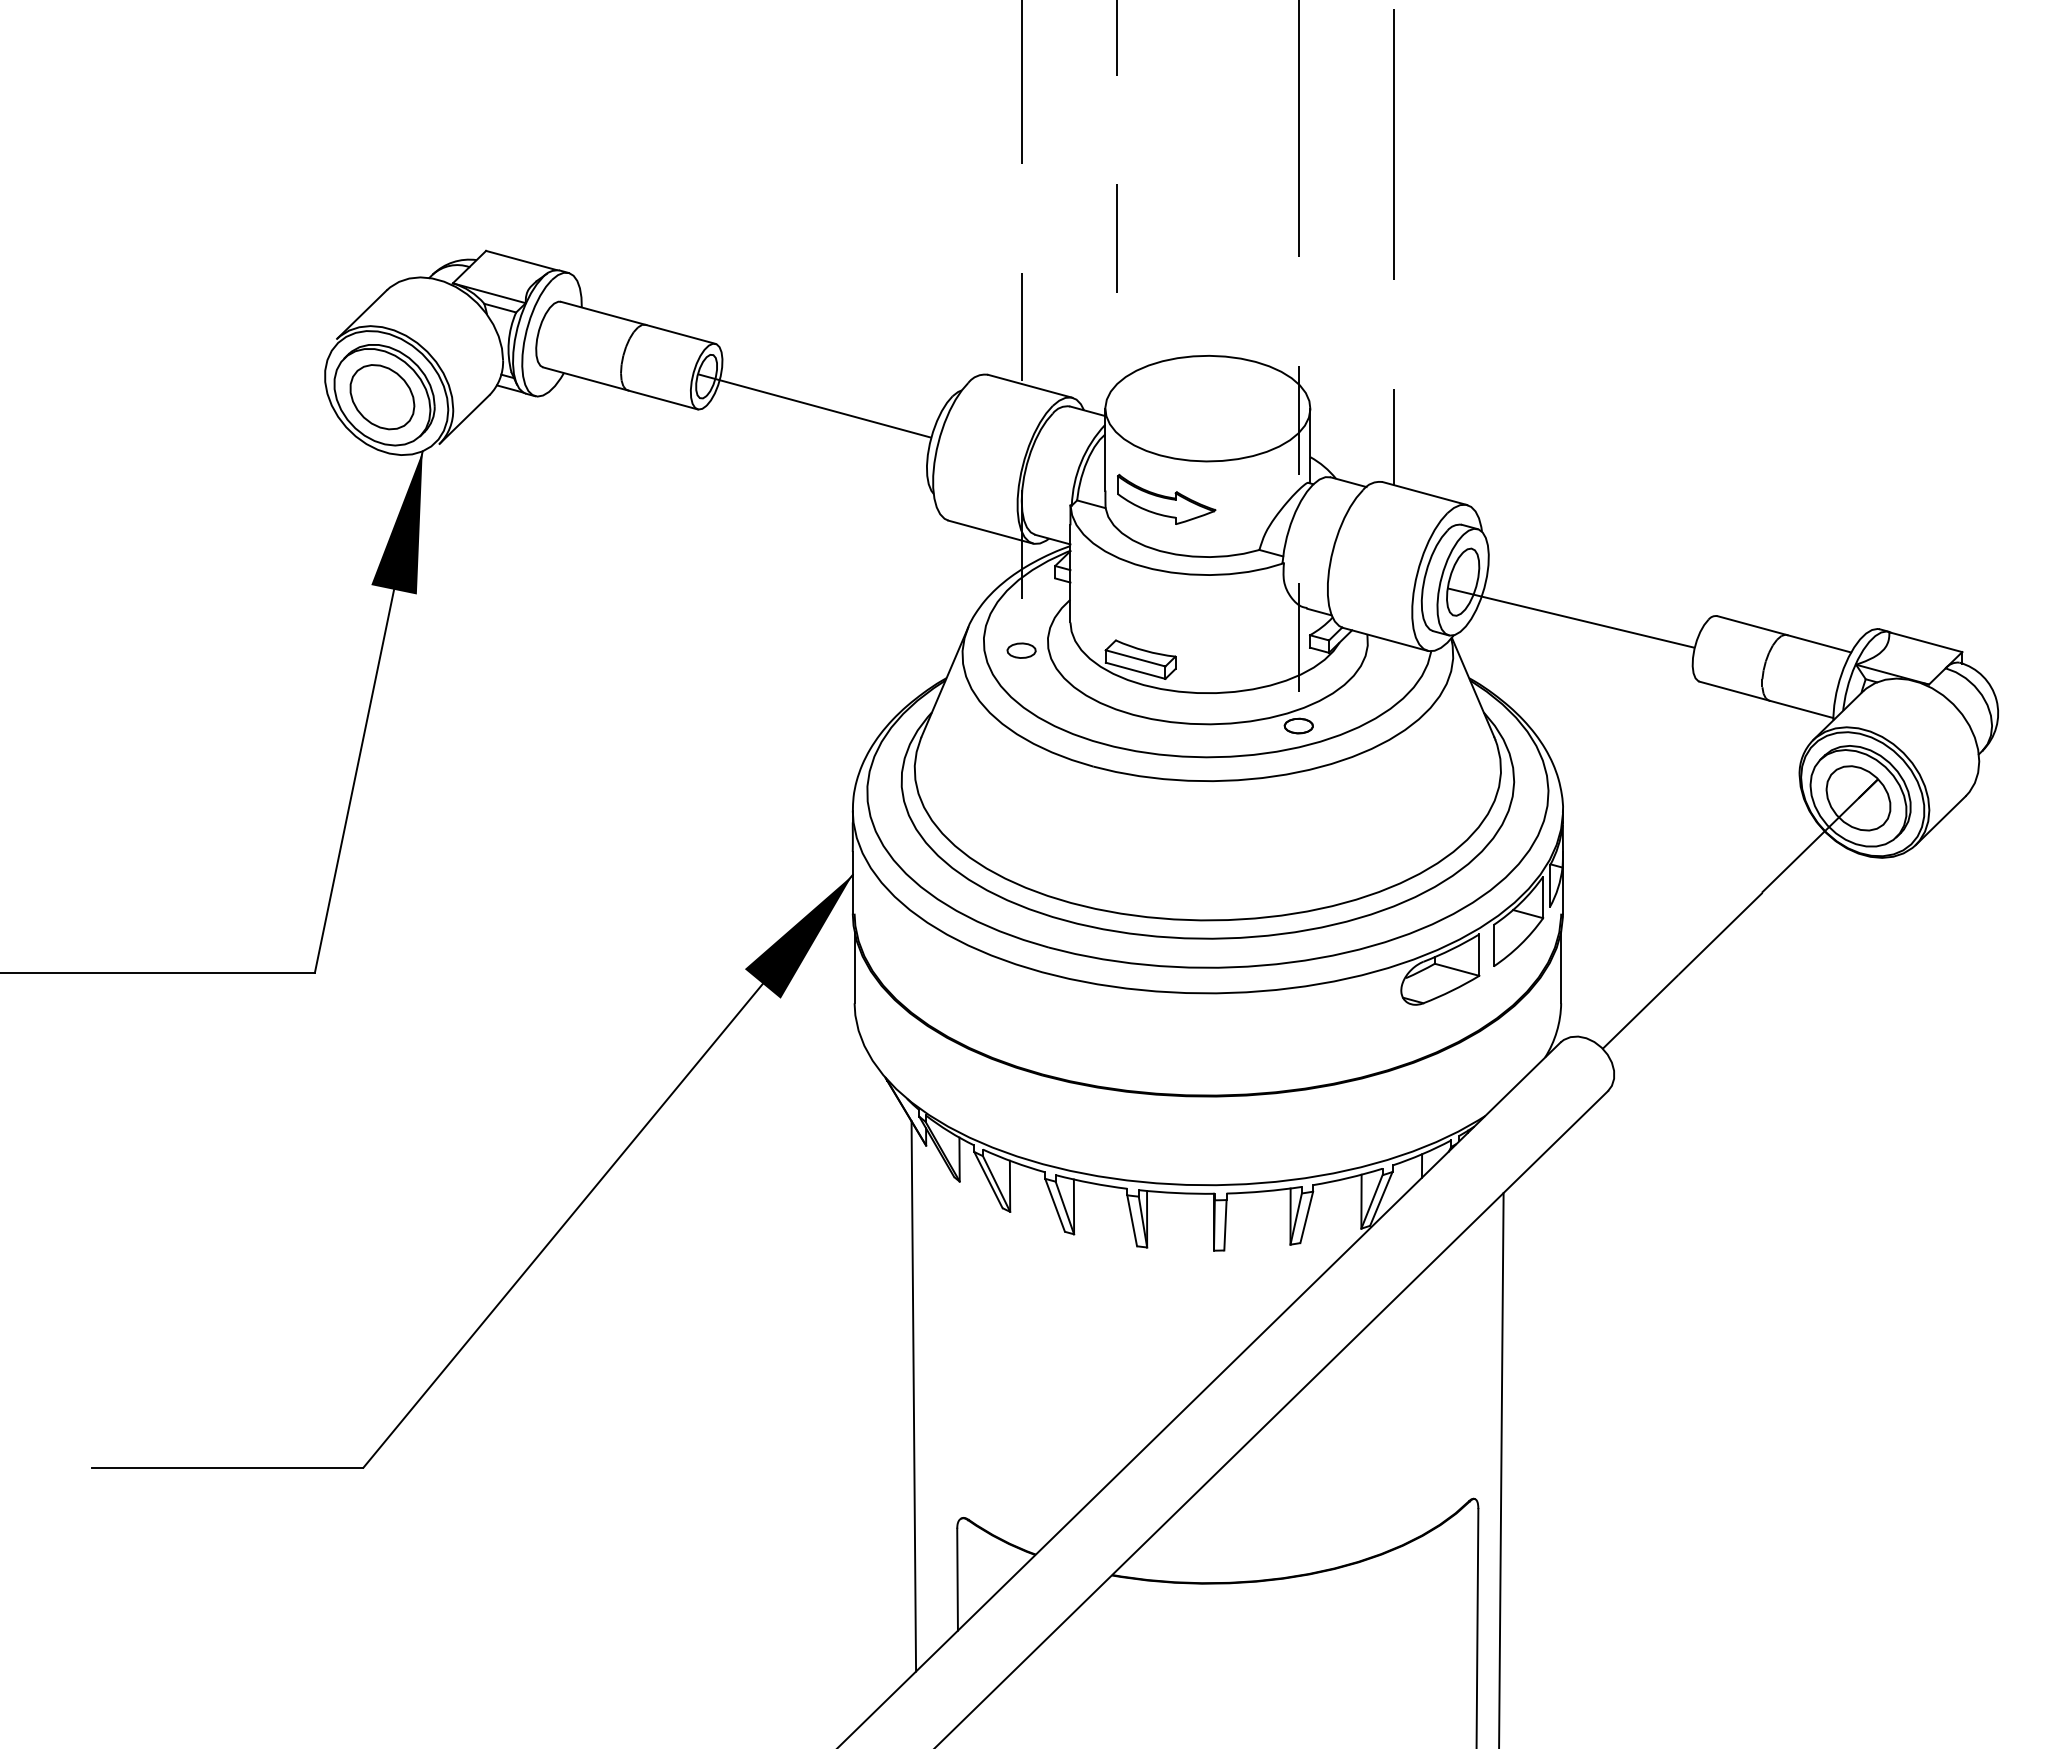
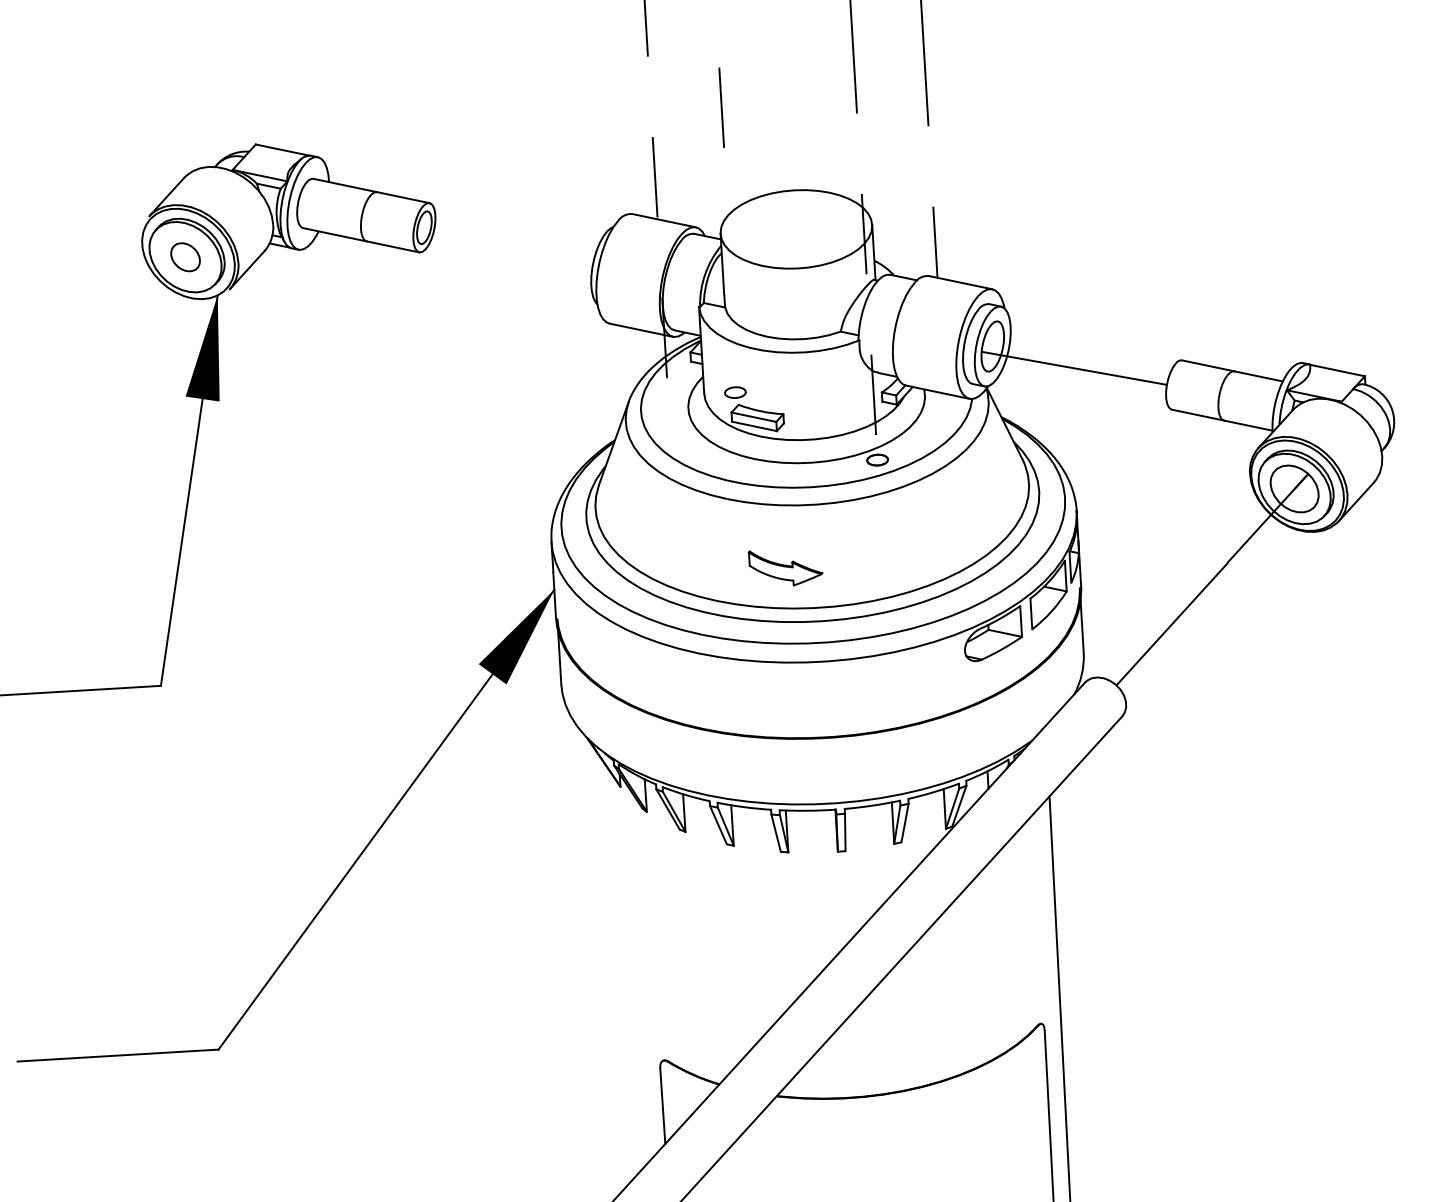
part: (382, 397) -> (185, 257), size x0.6
line: (814, 405) -> (505, 244), removed
part: (1166, 498) -> (785, 566), moved
part: (1021, 650) -> (735, 392), moved
line: (913, 1396) -> (622, 972), removed

